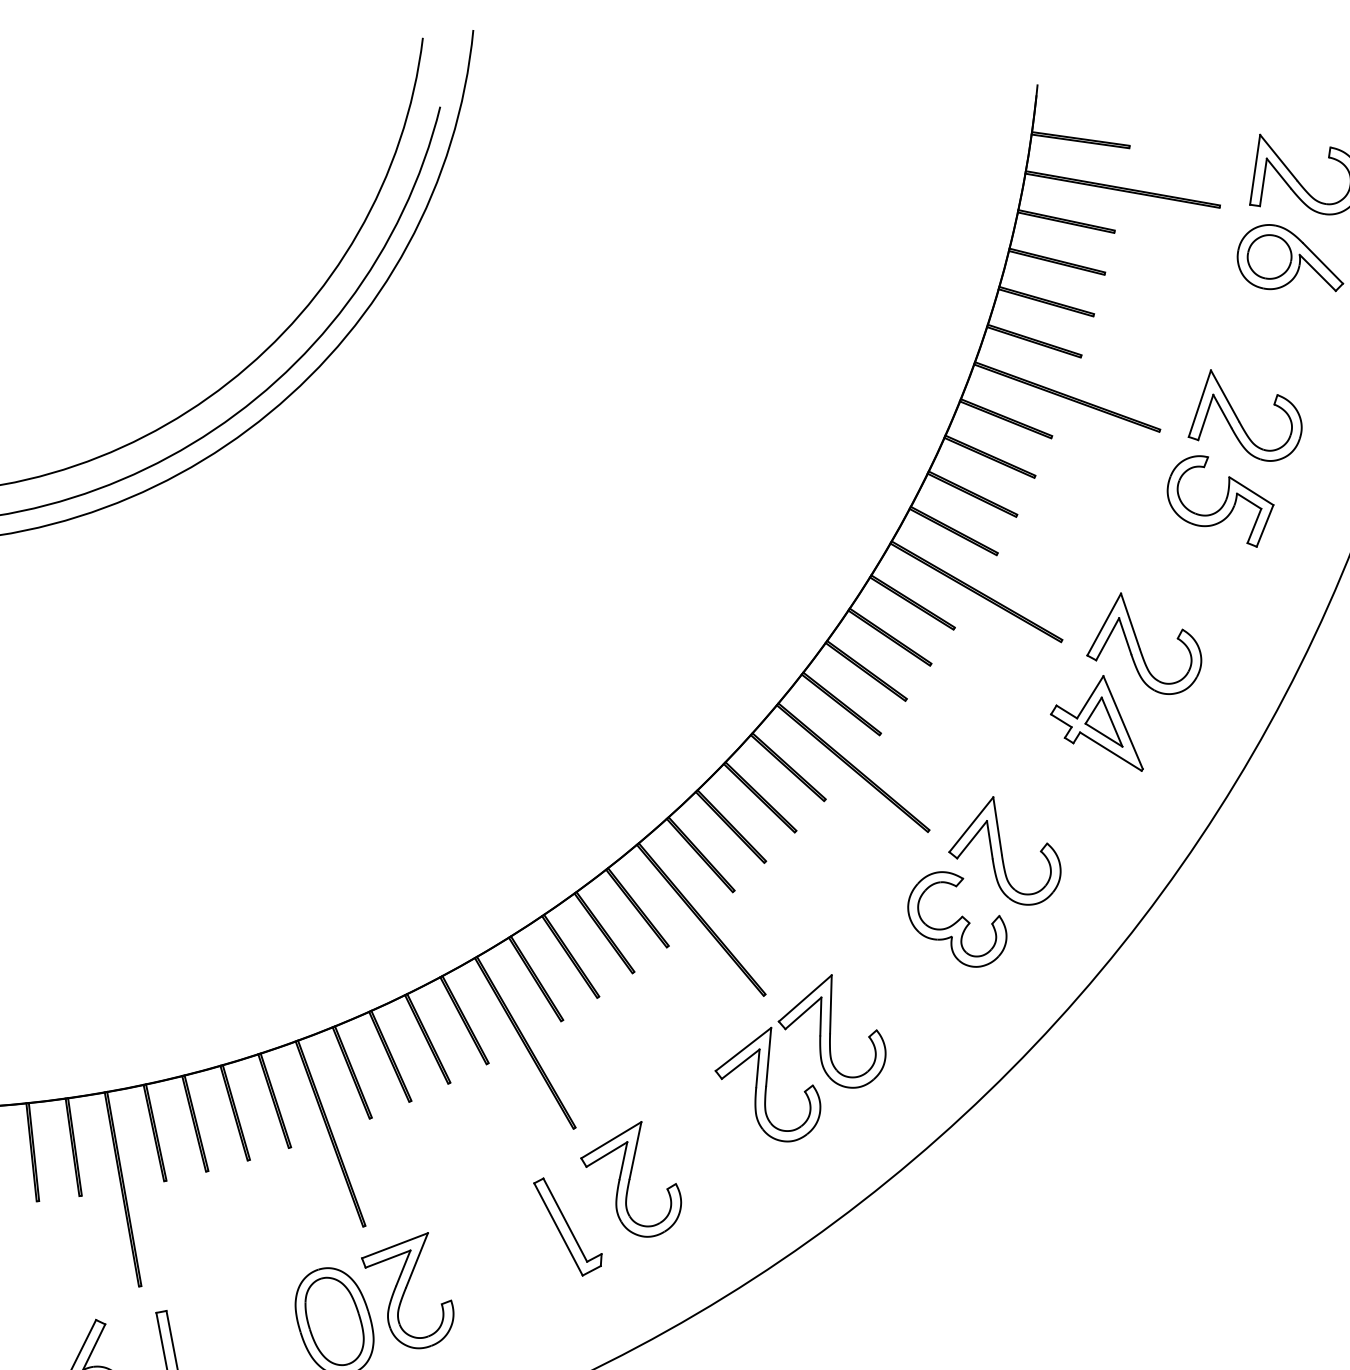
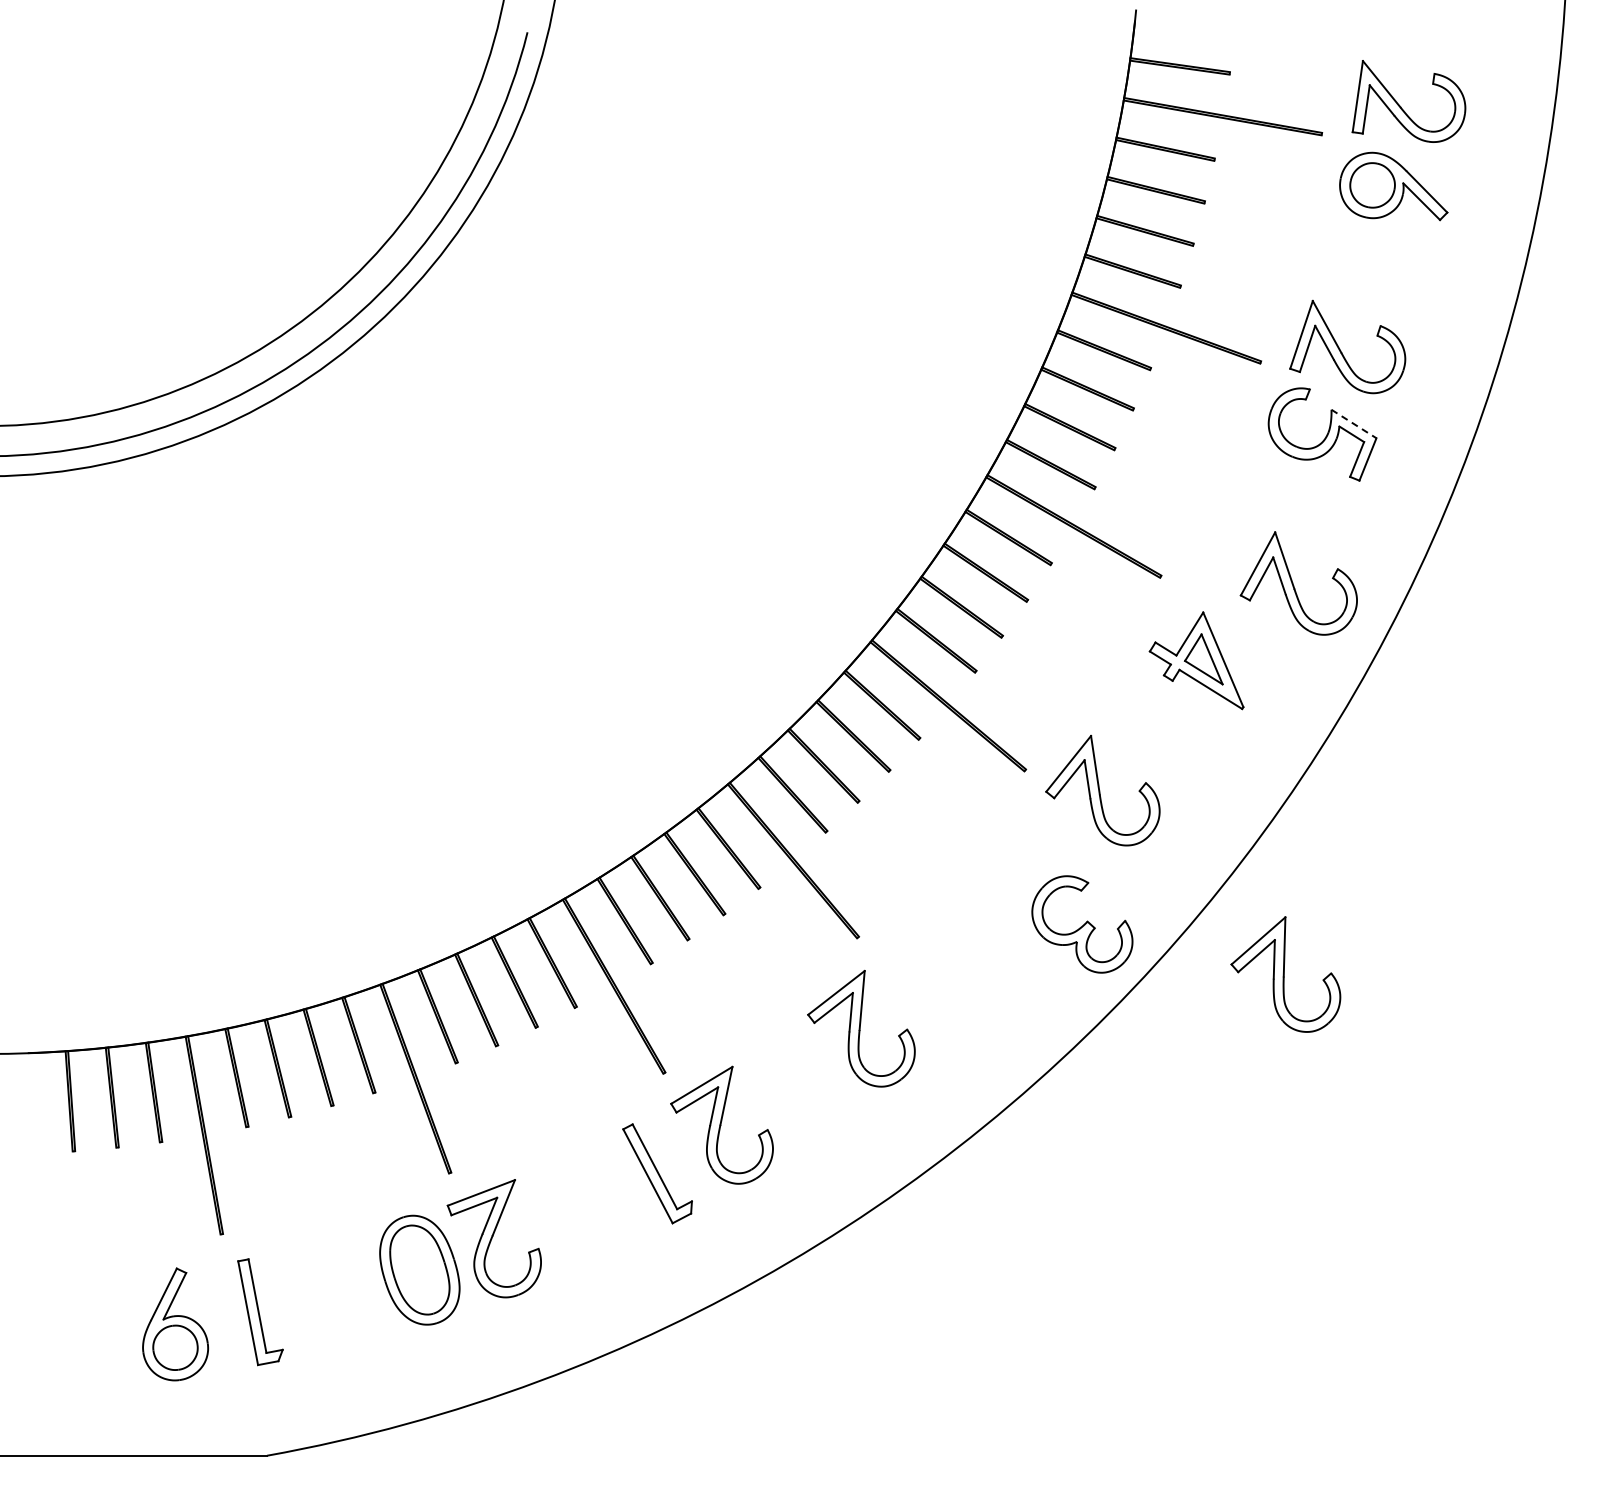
line: (1250, 491) -> (1353, 424), solid -> dashed
part: (1143, 643) -> (1298, 583), moved
part: (957, 919) -> (1082, 924), moved
part: (831, 1031) -> (1285, 974), moved

